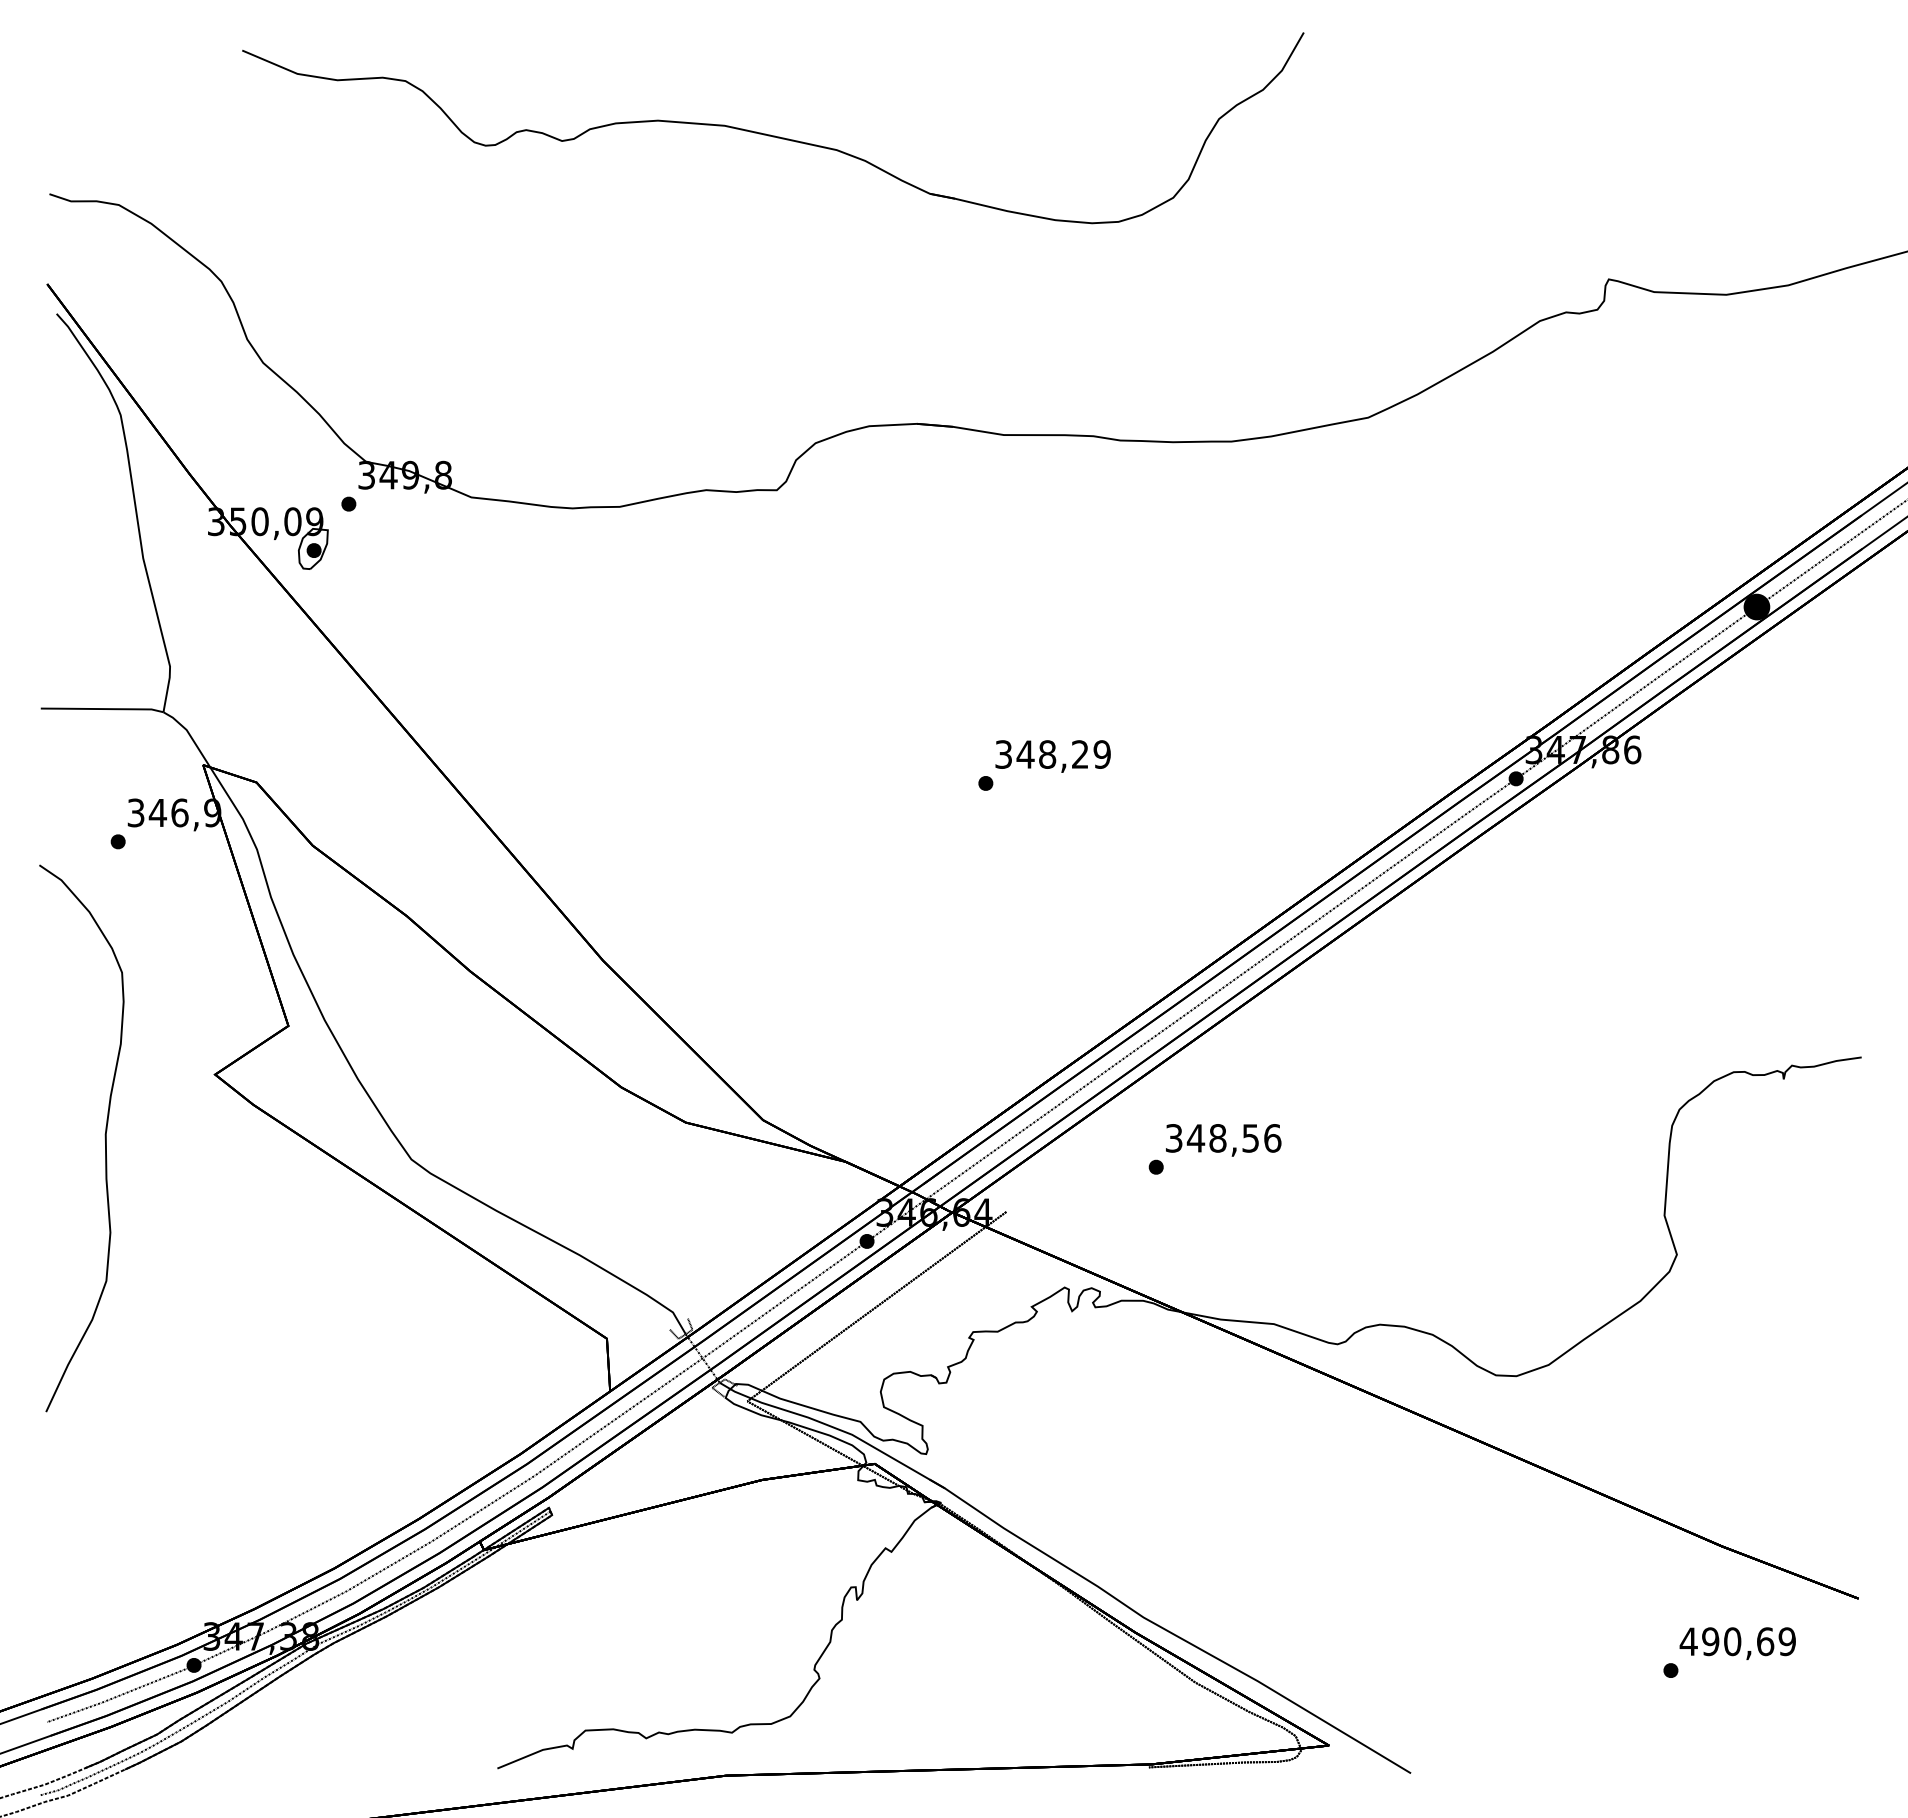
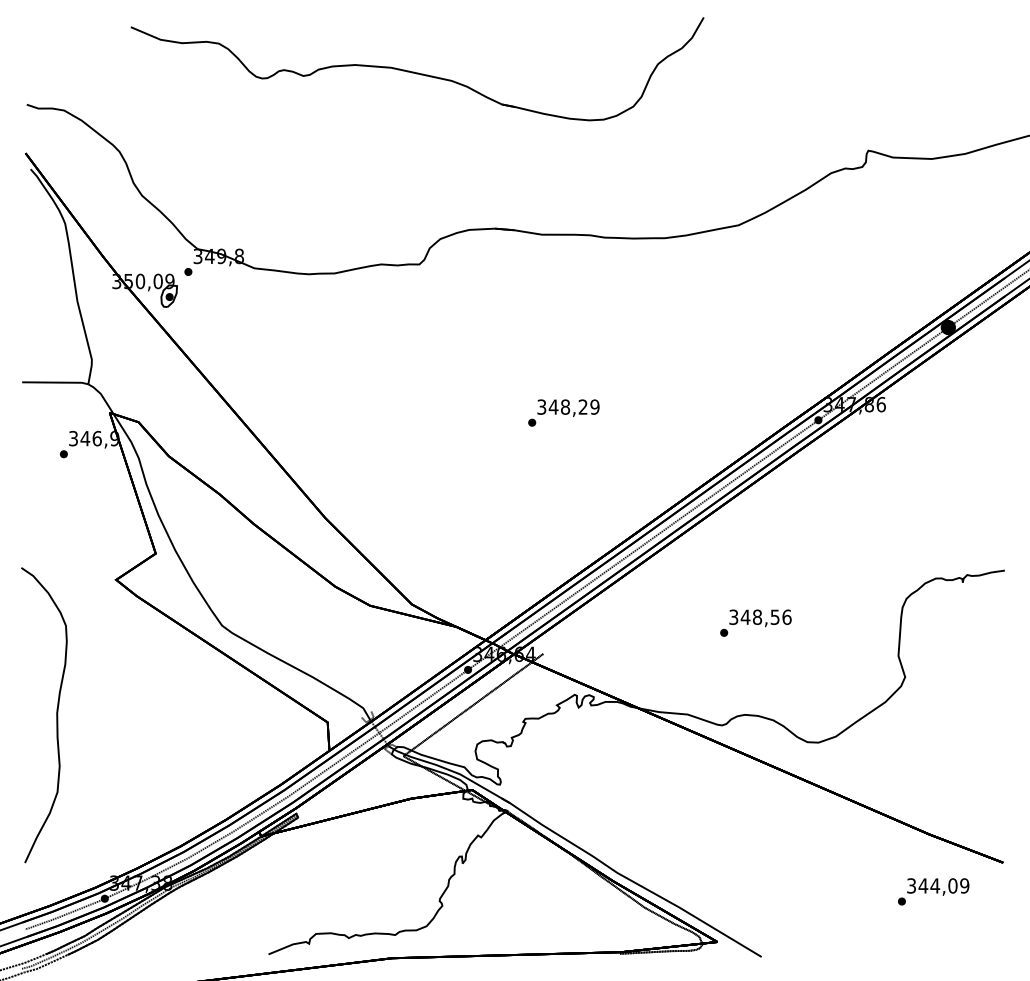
curve: (104, 1138) -> (56, 715), moved
text: (1214, 1148) -> (755, 622), moved
text: (1725, 1640) -> (931, 885), 490,69 -> 344,09

